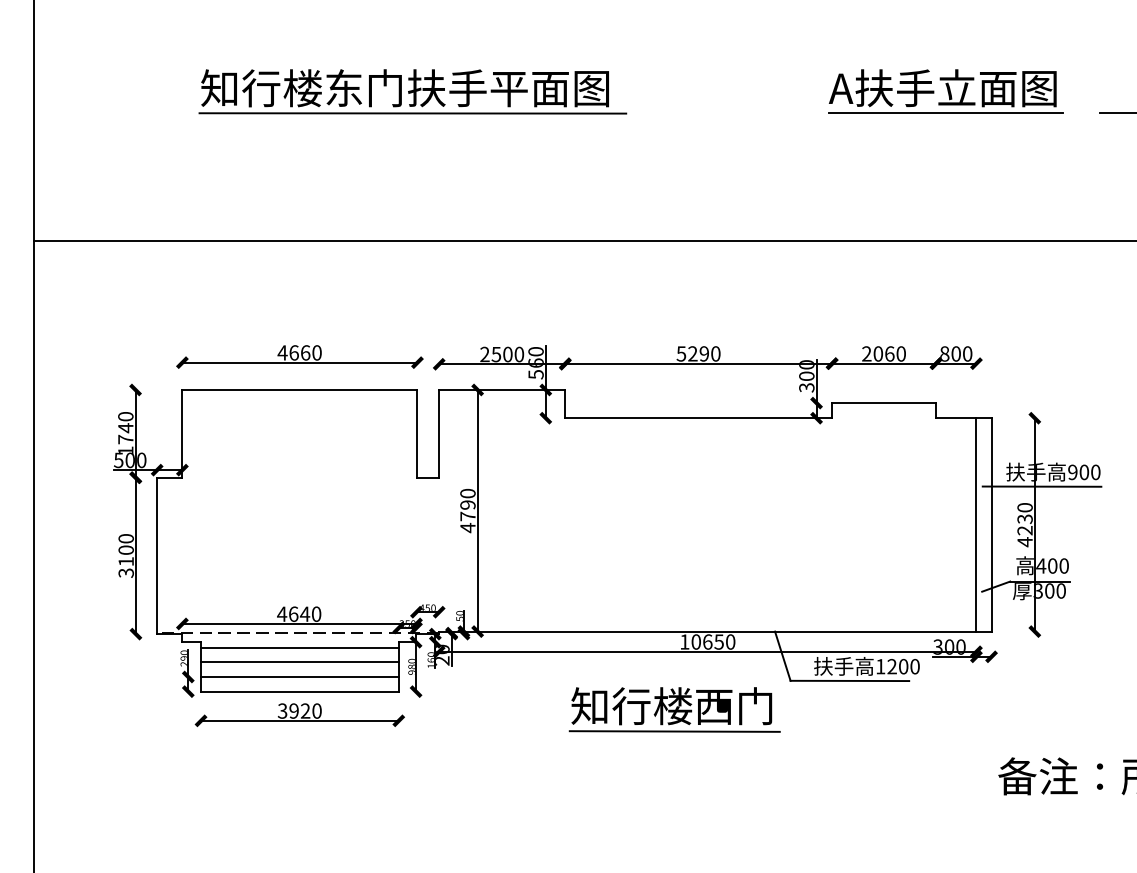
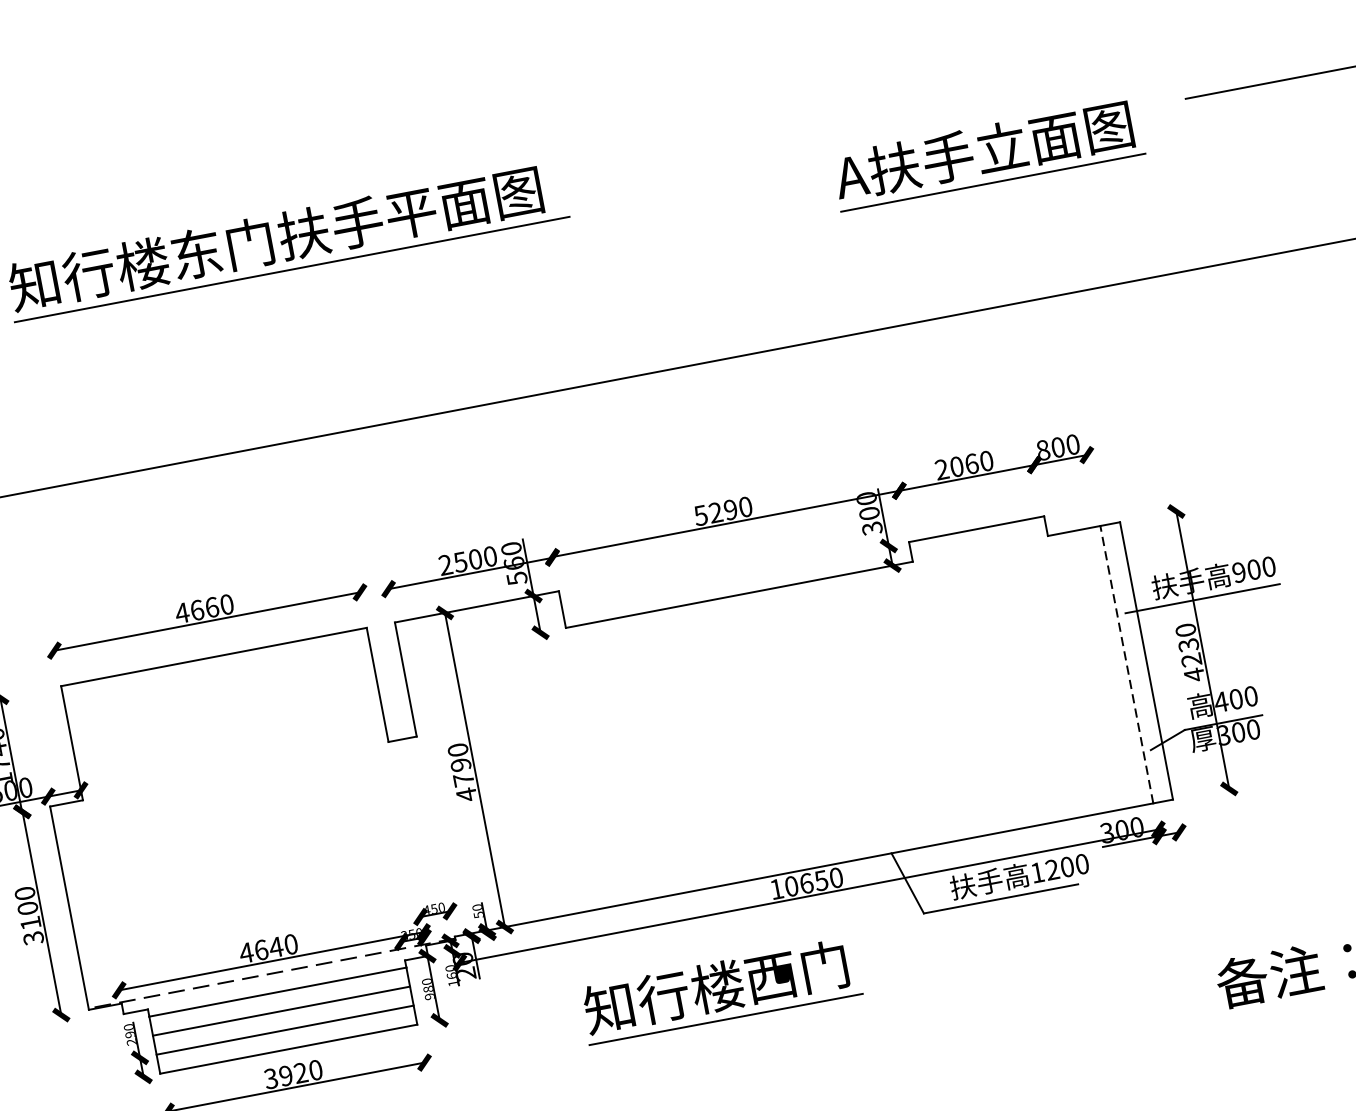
part: (945, 91) -> (987, 154), moved
line: (976, 524) -> (1126, 664), solid -> dashed
part: (674, 709) -> (720, 990), moved

